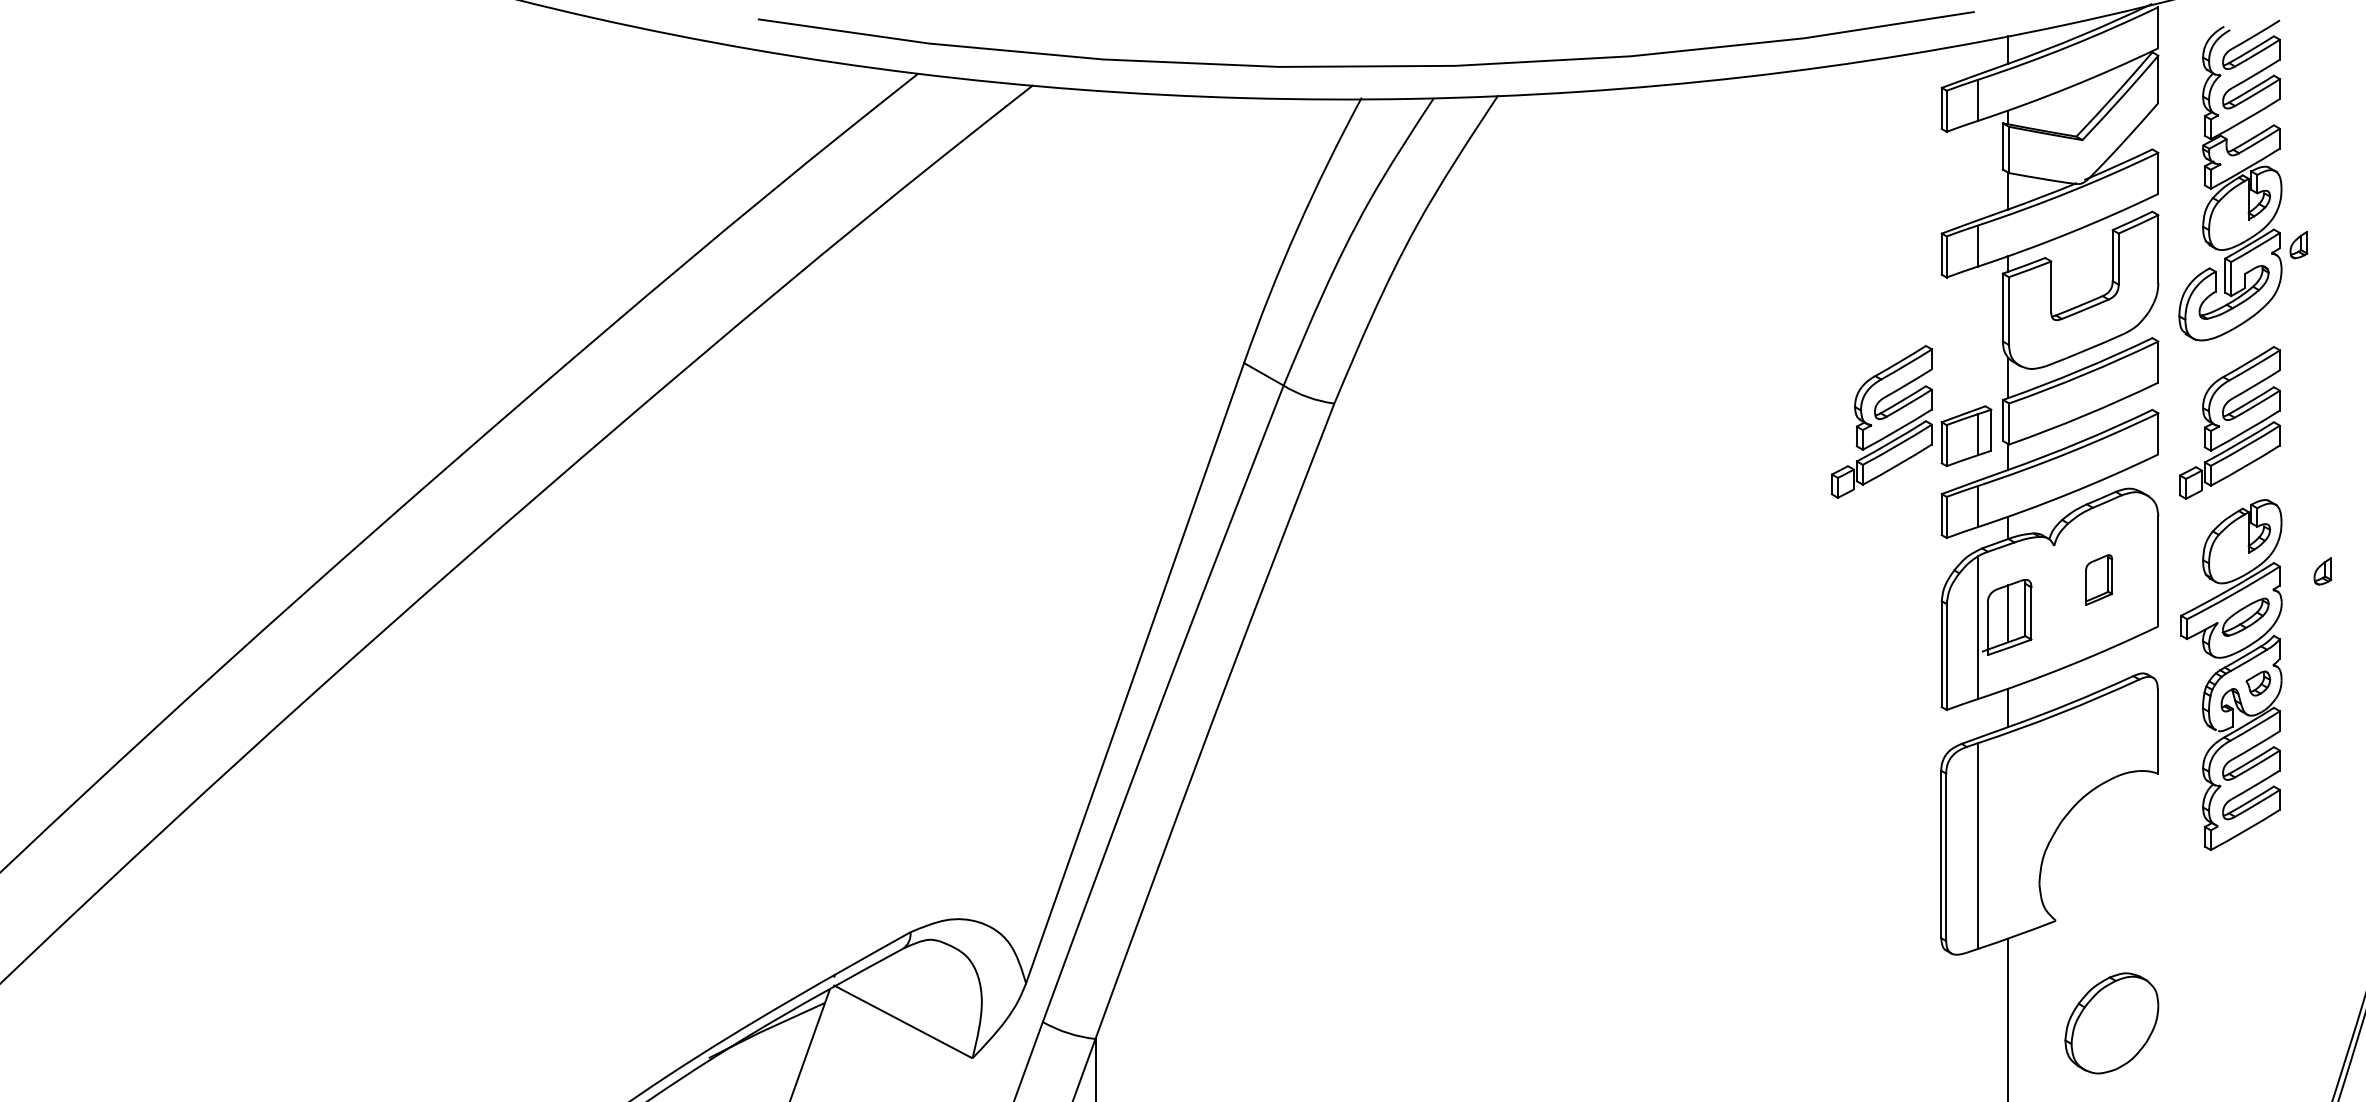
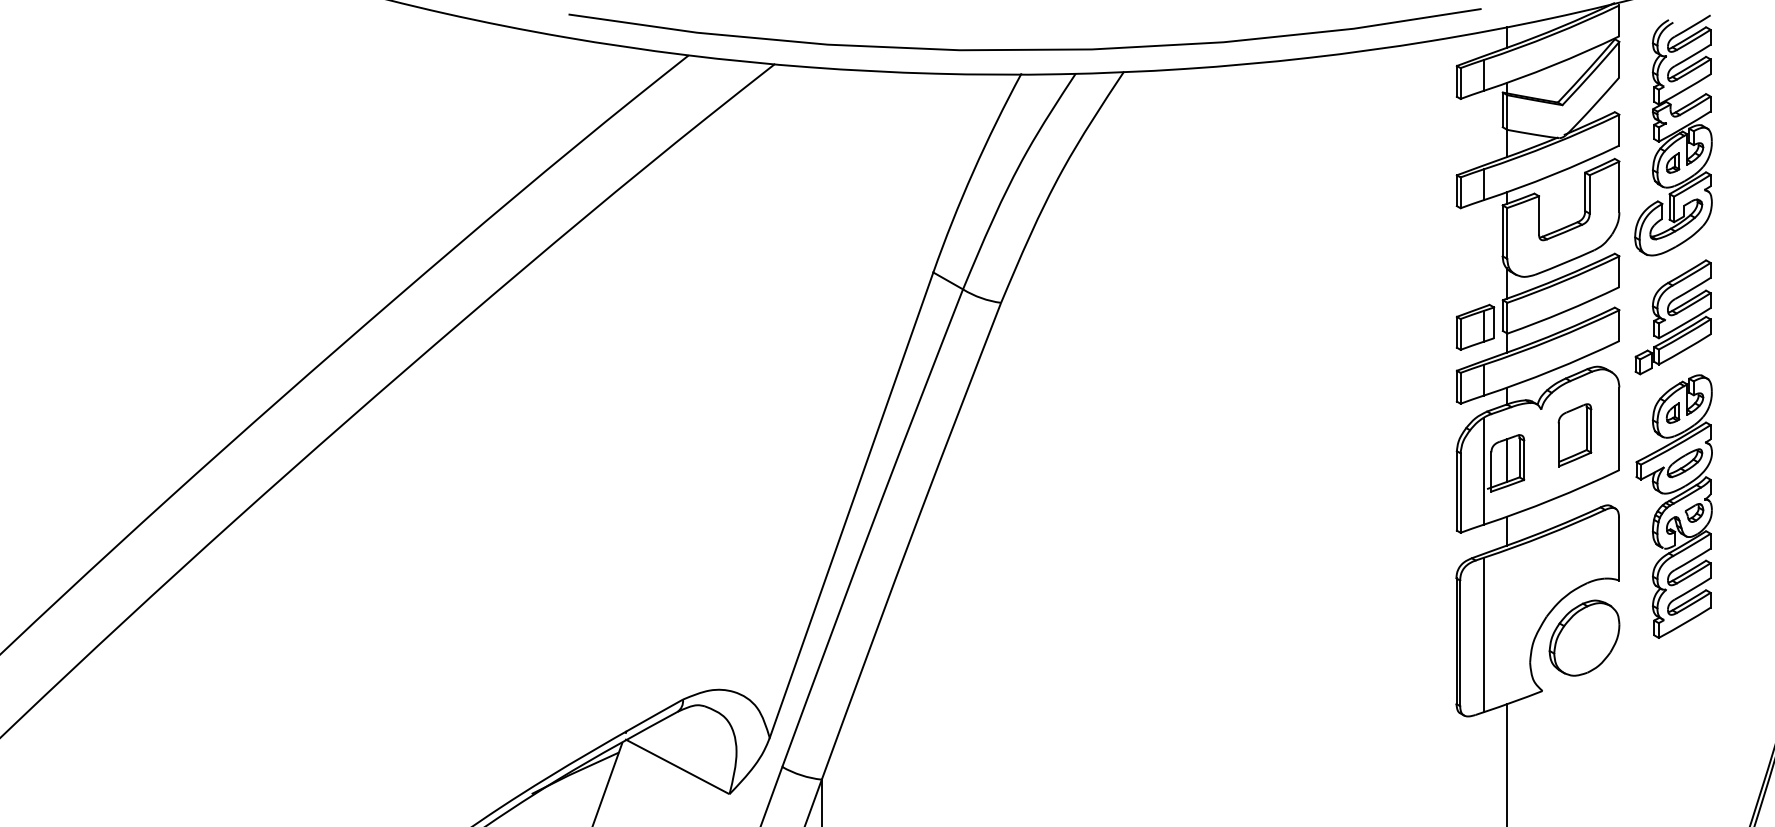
part: (2298, 245) -> (1672, 163), moved
part: (1881, 421) -> (1411, 316), removed
part: (2322, 571) -> (1672, 413), moved
part: (2098, 579) -> (1574, 434), size x1.67
part: (2111, 1023) -> (1584, 638), moved

